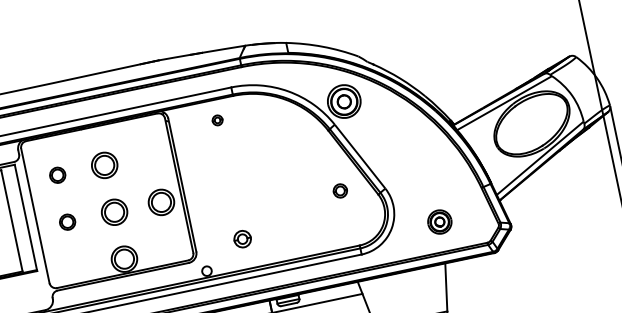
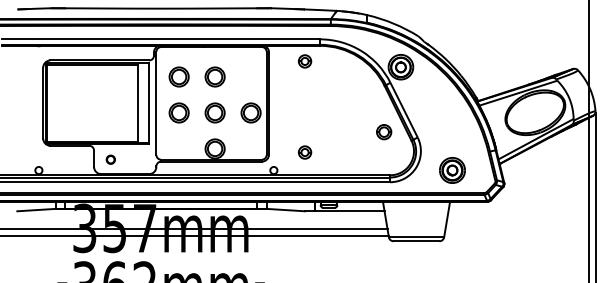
part: (216, 120) -> (304, 61), size x1.67
part: (56, 174) -> (178, 76), size x1.67
part: (340, 191) -> (384, 132), size x1.43
part: (66, 221) -> (178, 112), size x1.67
part: (439, 222) -> (452, 170), size x1.43

